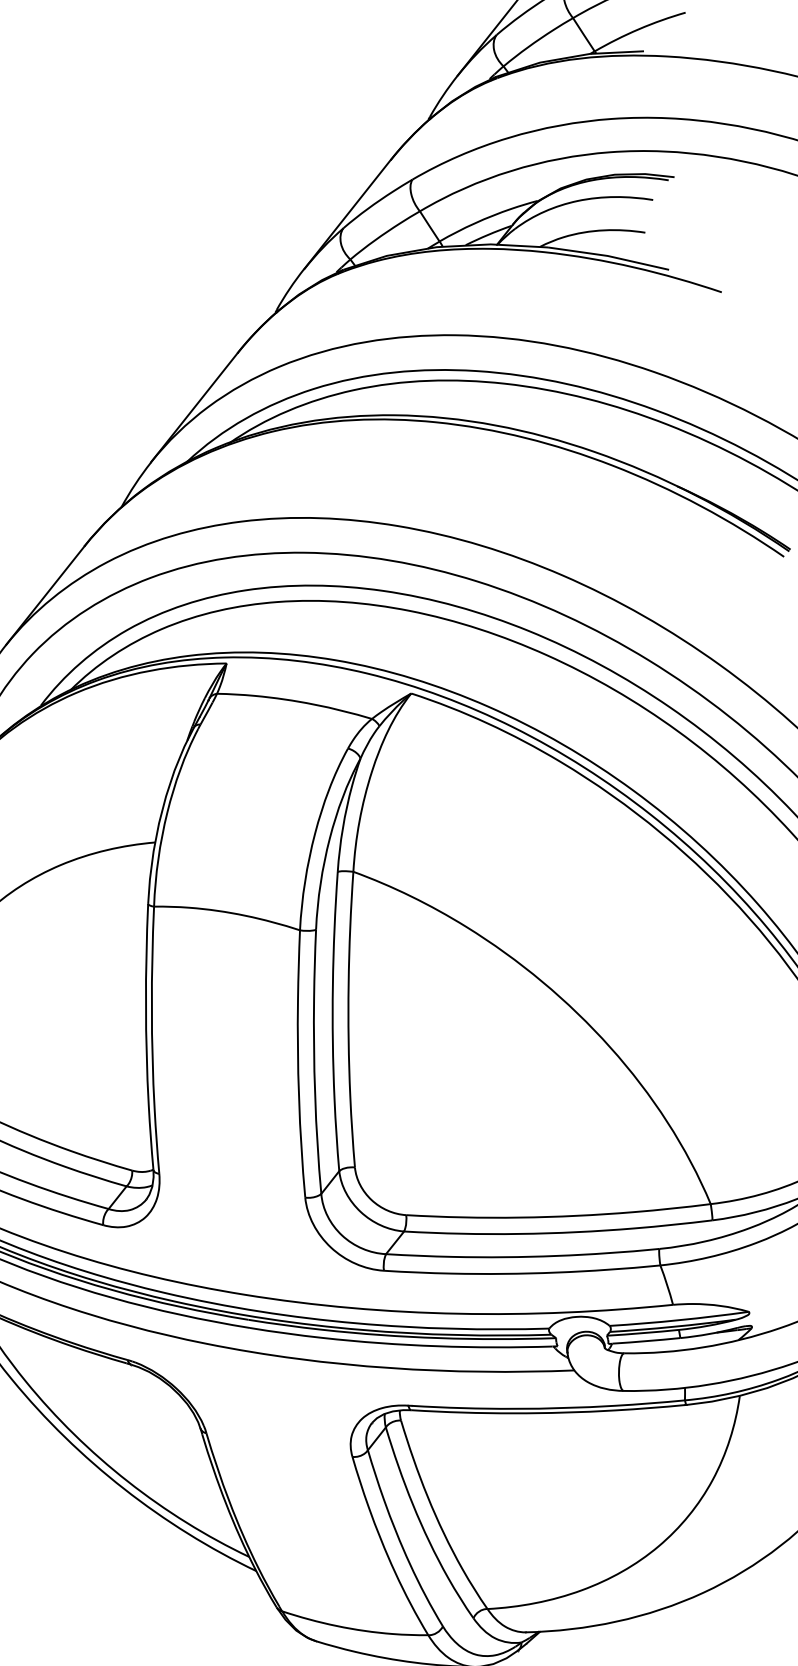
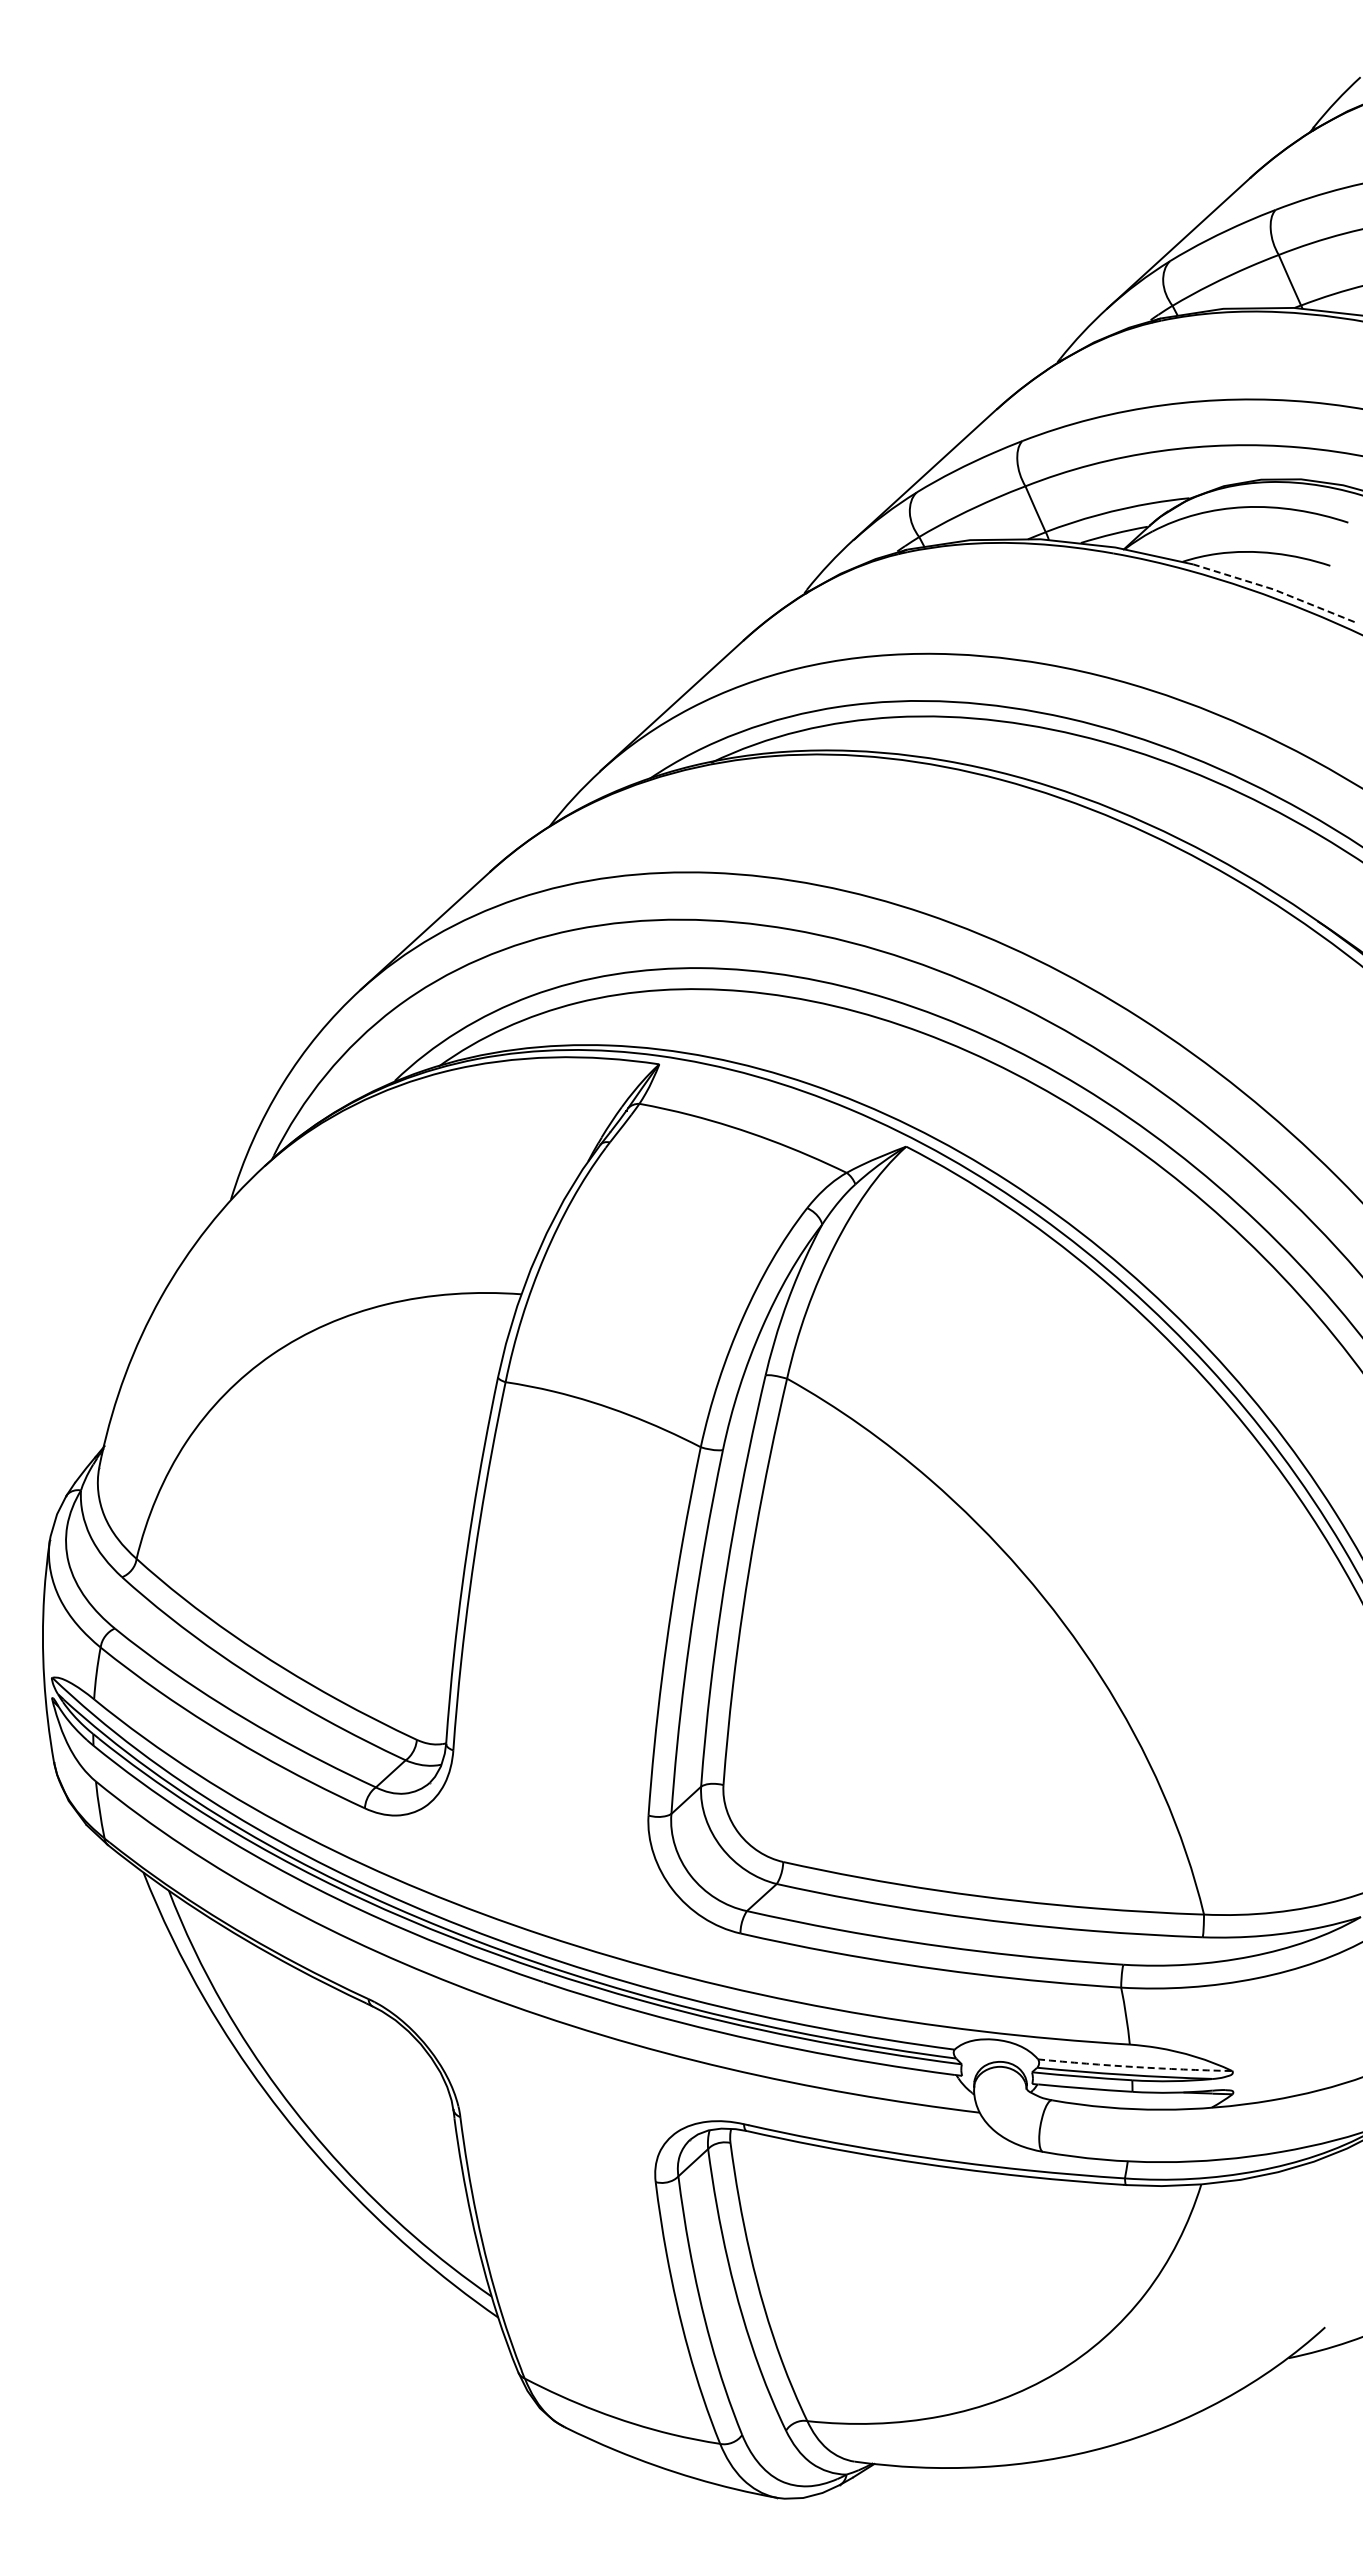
line: (608, 255) -> (1274, 589), solid -> dashed
arc: (678, 1320) -> (1134, 2067), solid -> dashed

